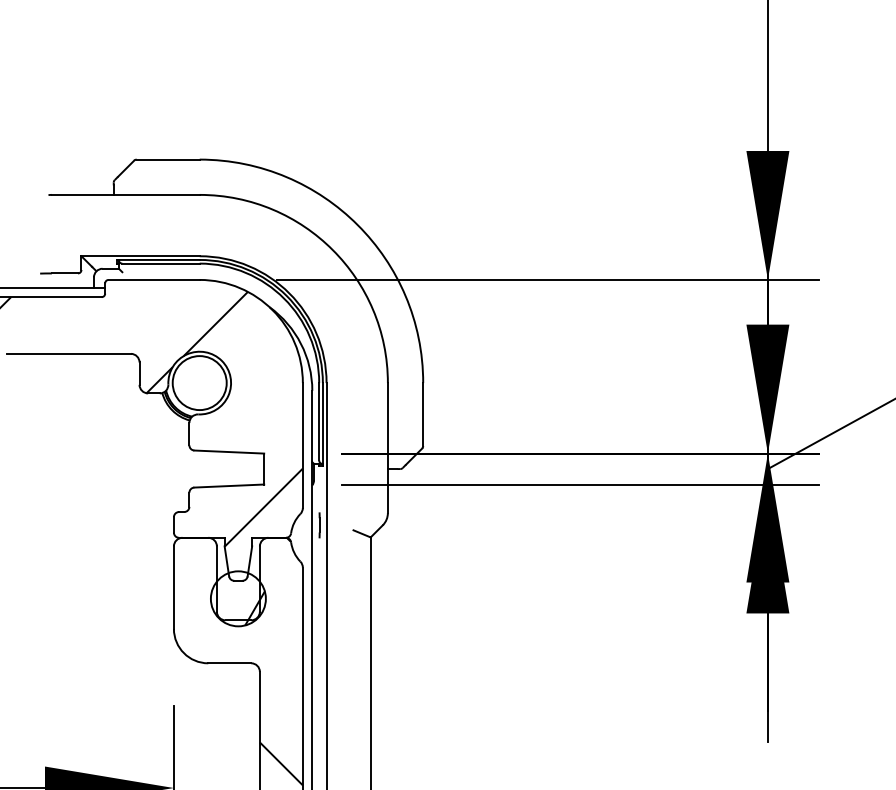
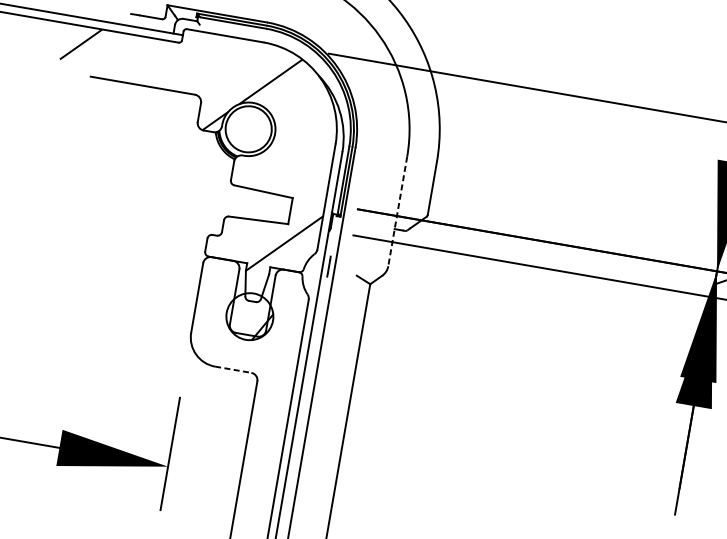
line: (387, 448) -> (397, 211), solid -> dashed
hatch: (280, 661) -> (276, 375), removed
line: (230, 663) -> (233, 370), solid -> dashed

